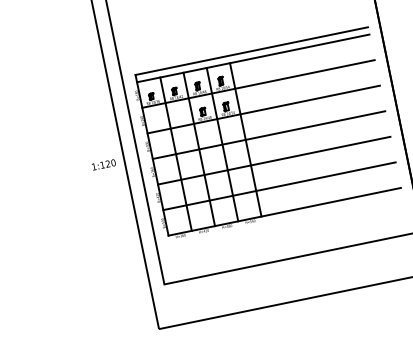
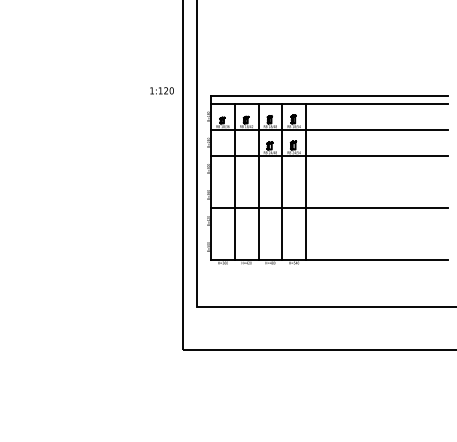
line: (268, 134) -> (329, 181), removed
text: (103, 164) -> (161, 90), moved
line: (279, 186) -> (329, 234), removed

